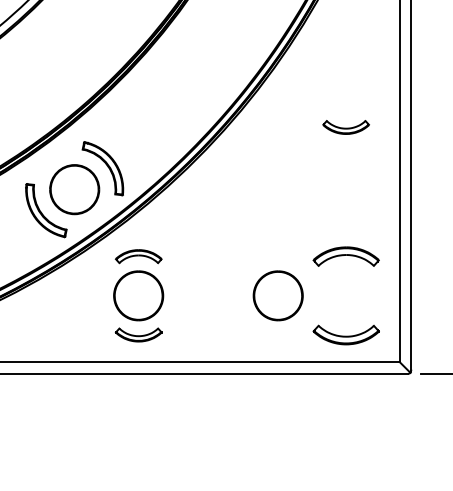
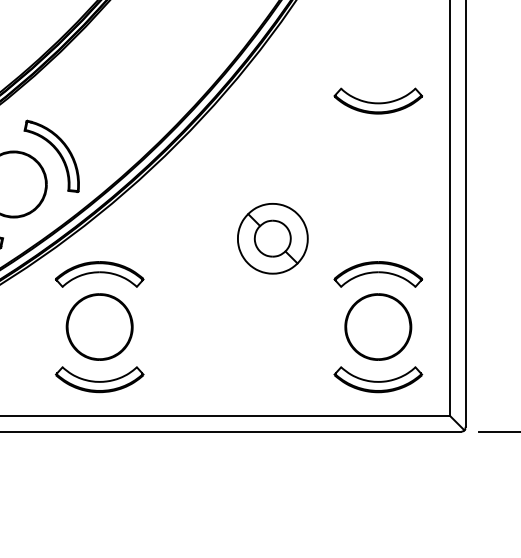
part: (345, 127) -> (377, 101), size x1.43
part: (267, 229) -> (272, 238), added
part: (138, 256) -> (99, 274), size x1.43
part: (277, 295) -> (377, 326), moved
part: (138, 334) -> (99, 378), size x1.43

